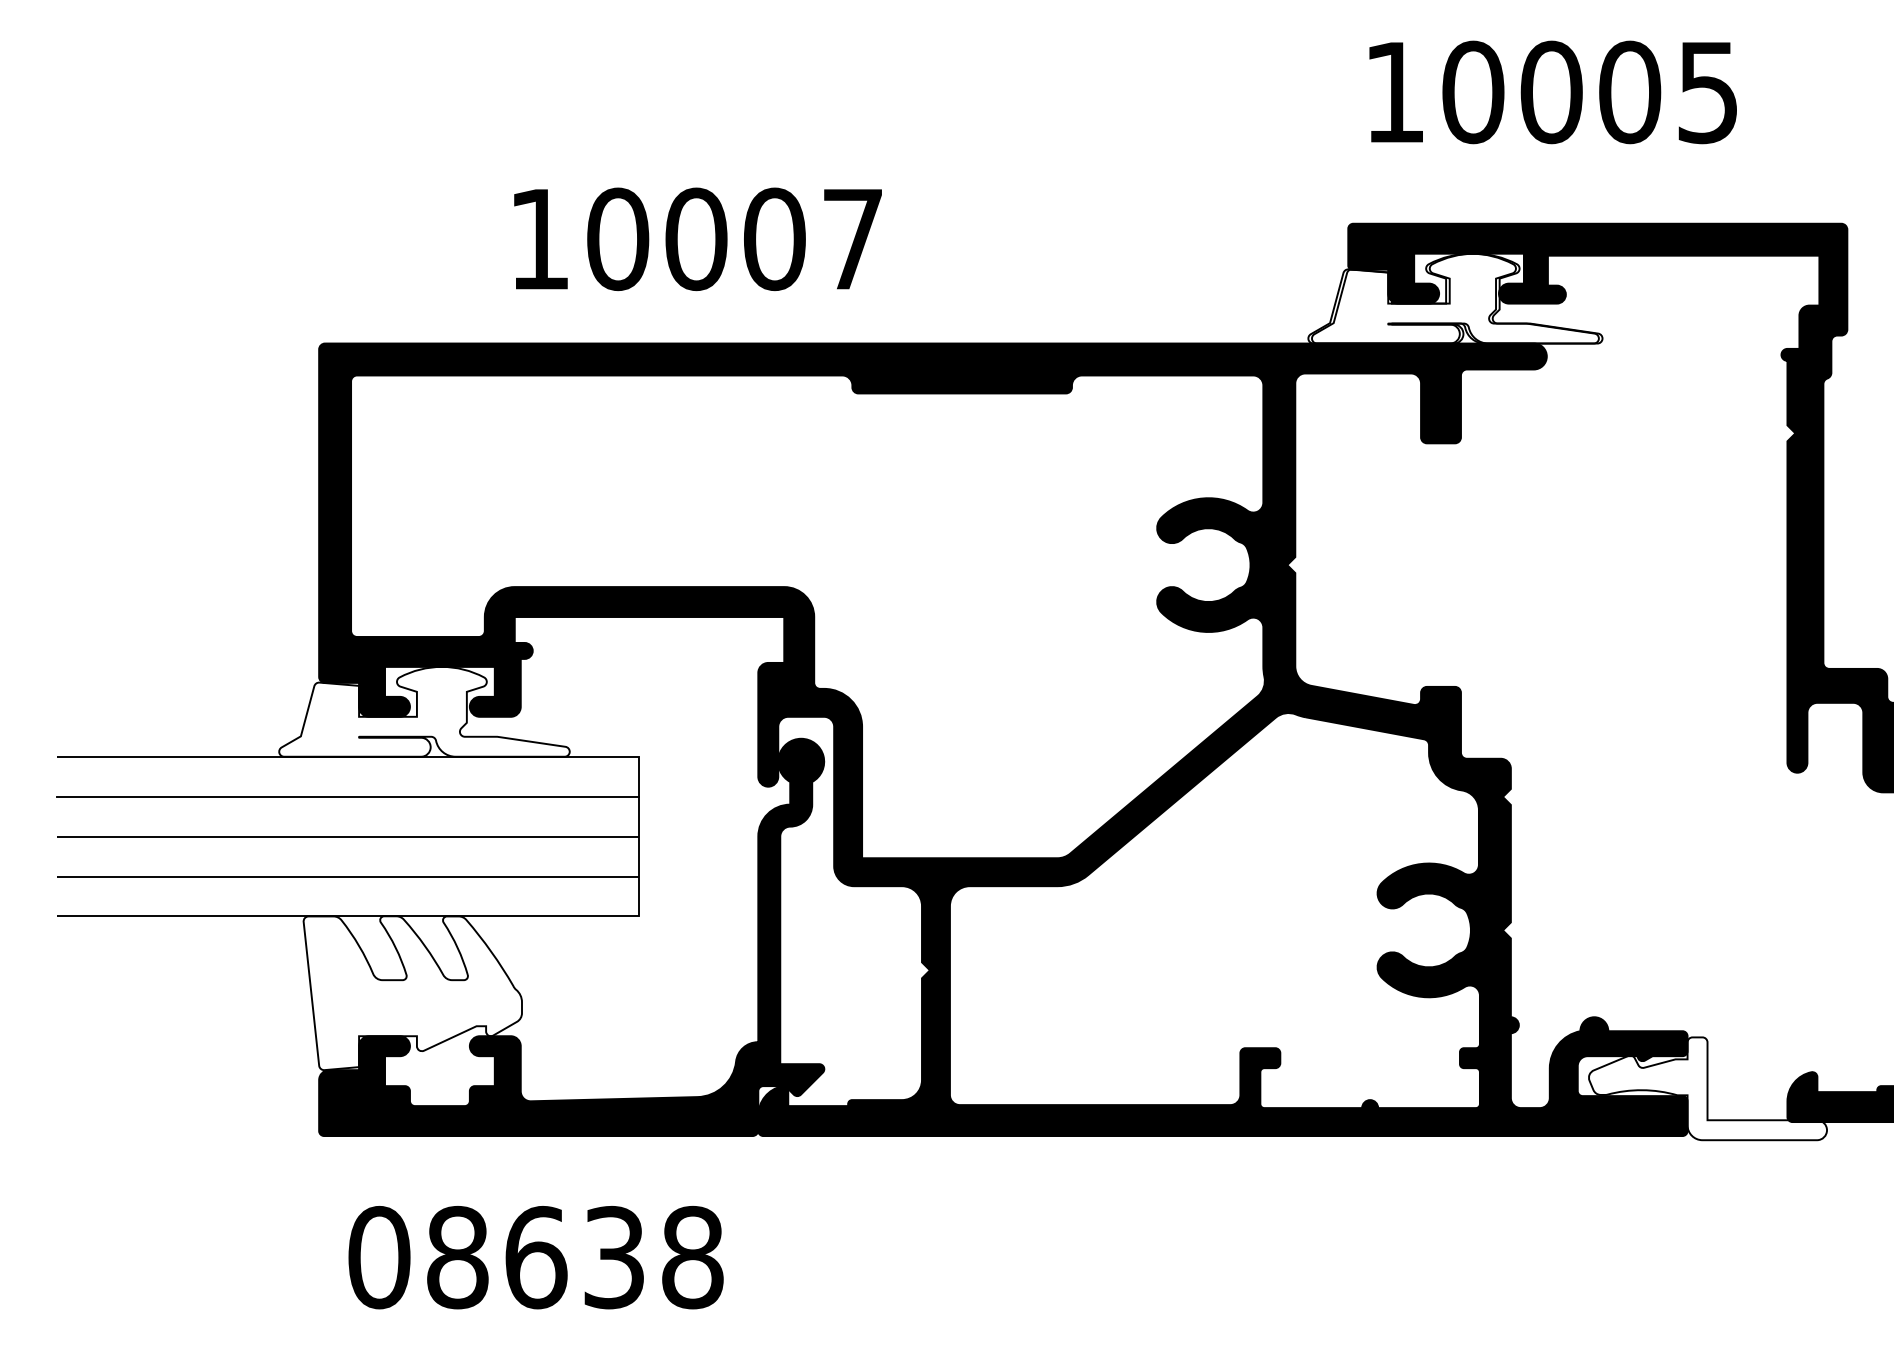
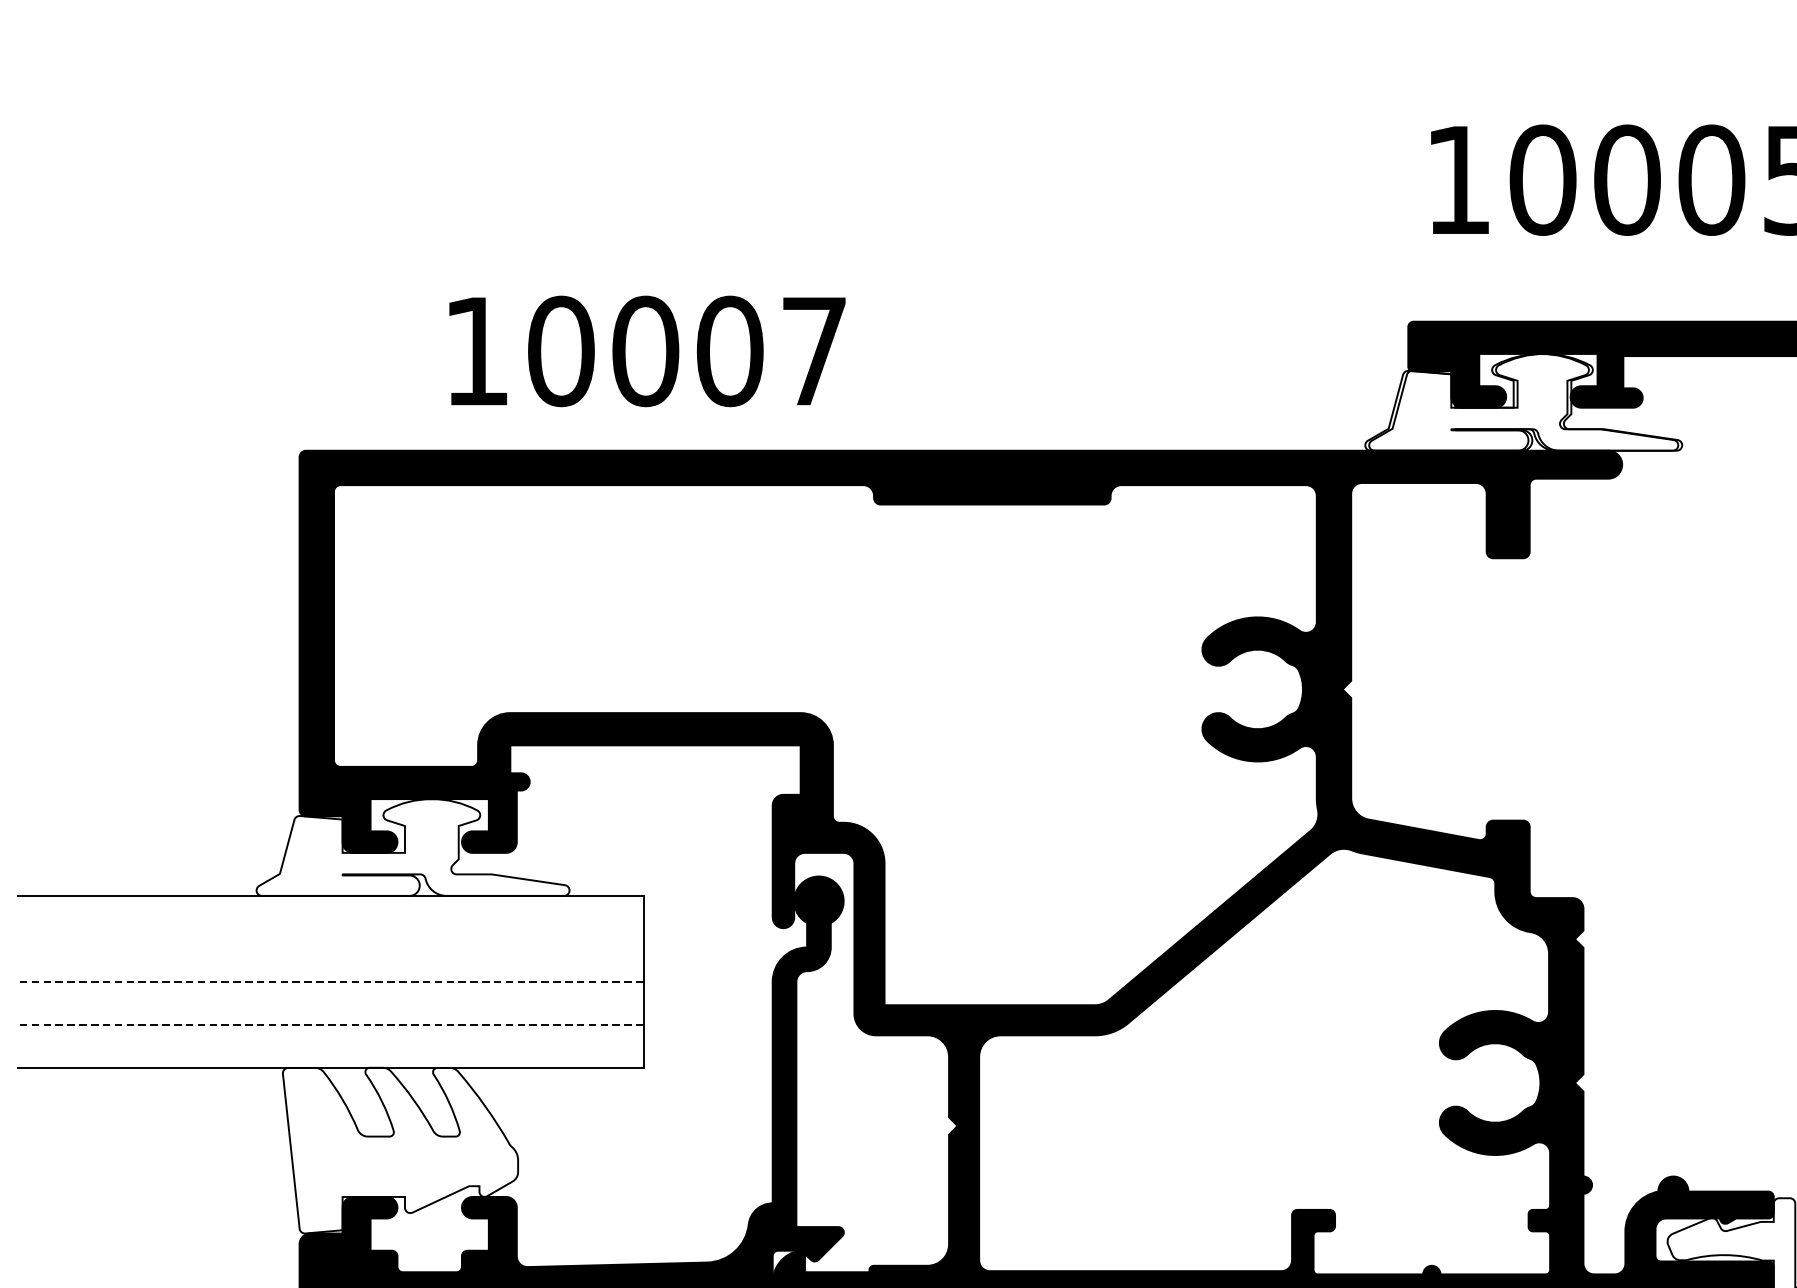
text: (697, 239) -> (646, 351), moved
line: (347, 796) -> (330, 938), removed
line: (347, 836) -> (330, 981), solid -> dashed
line: (347, 876) -> (330, 1024), solid -> dashed

